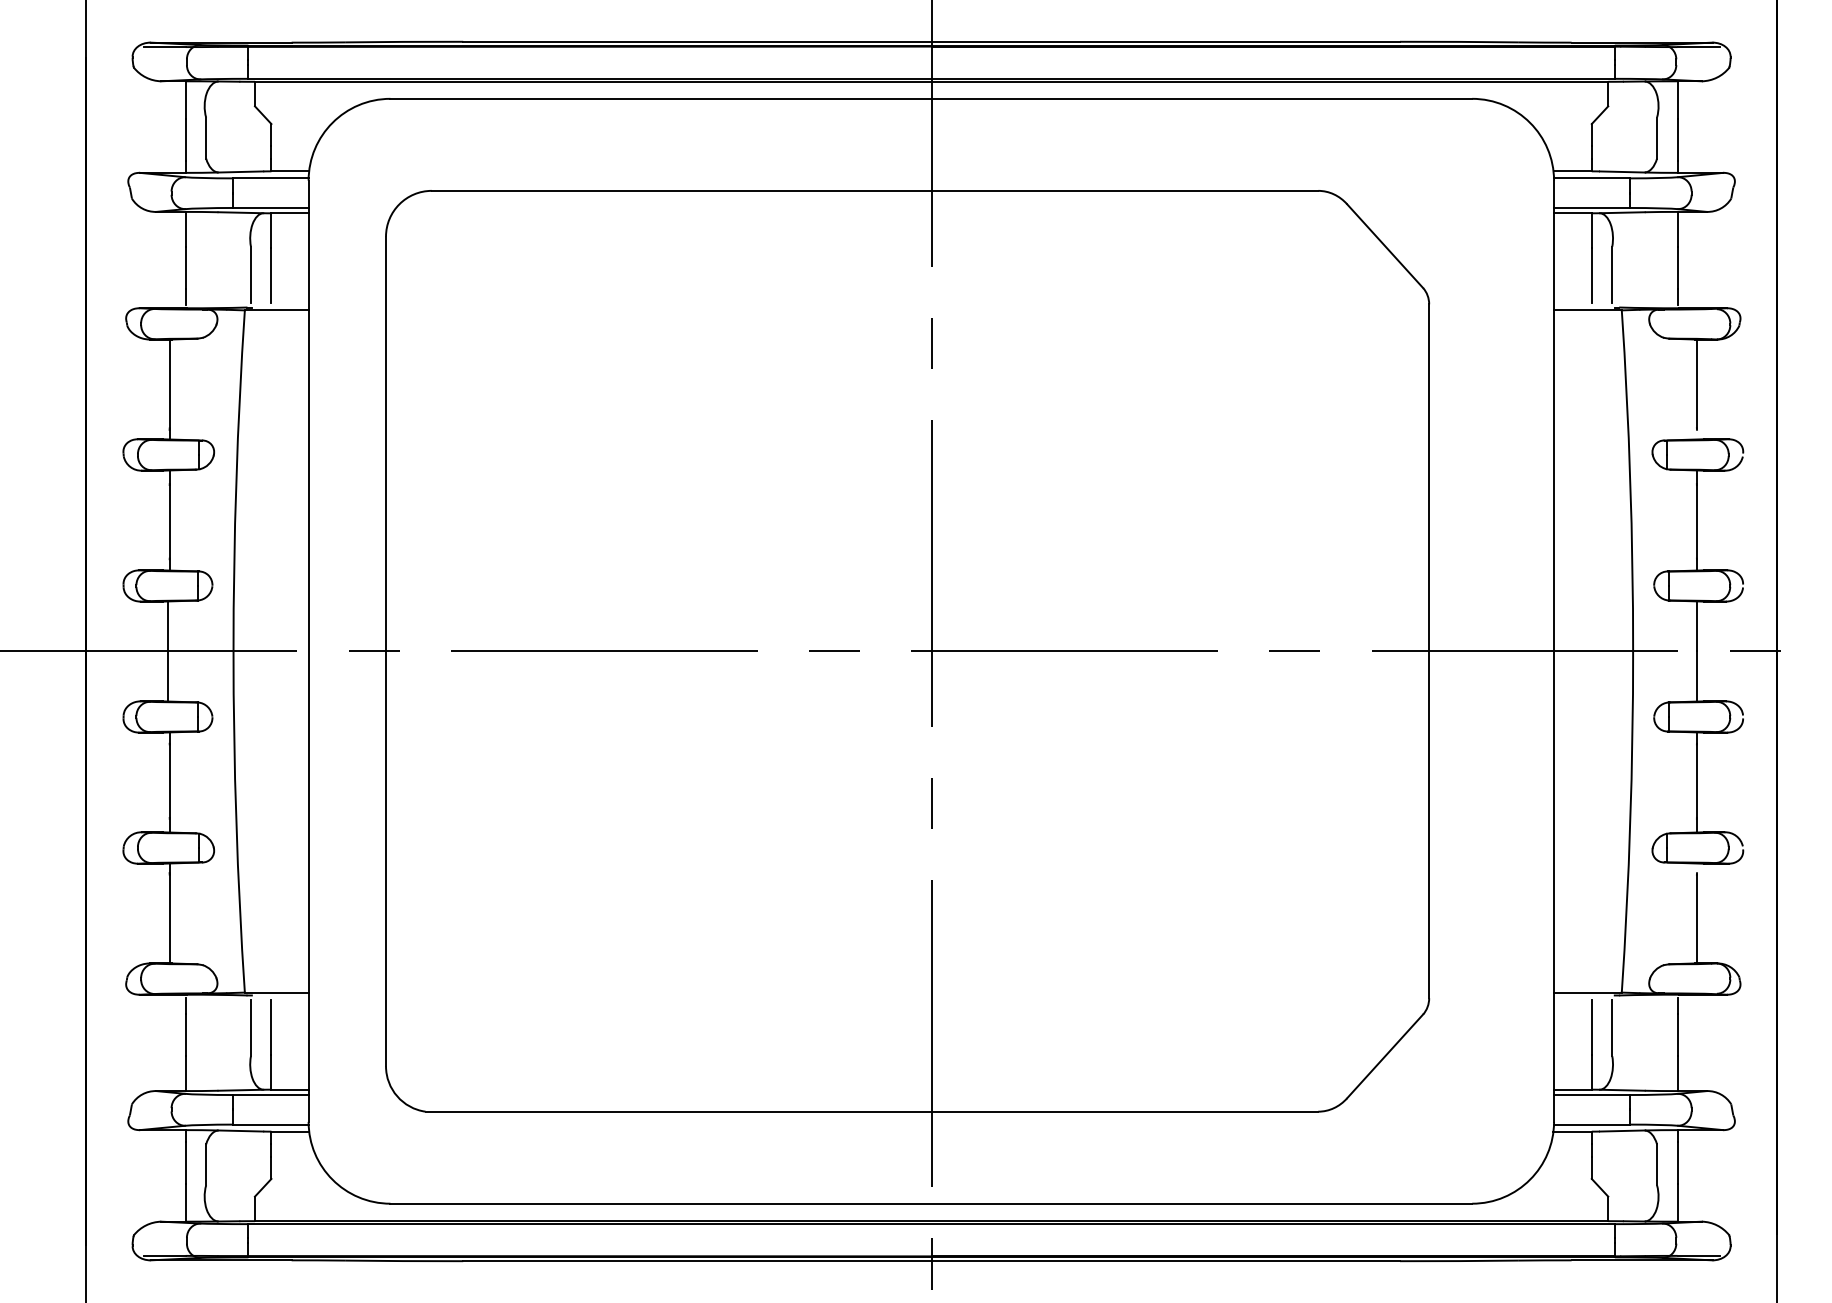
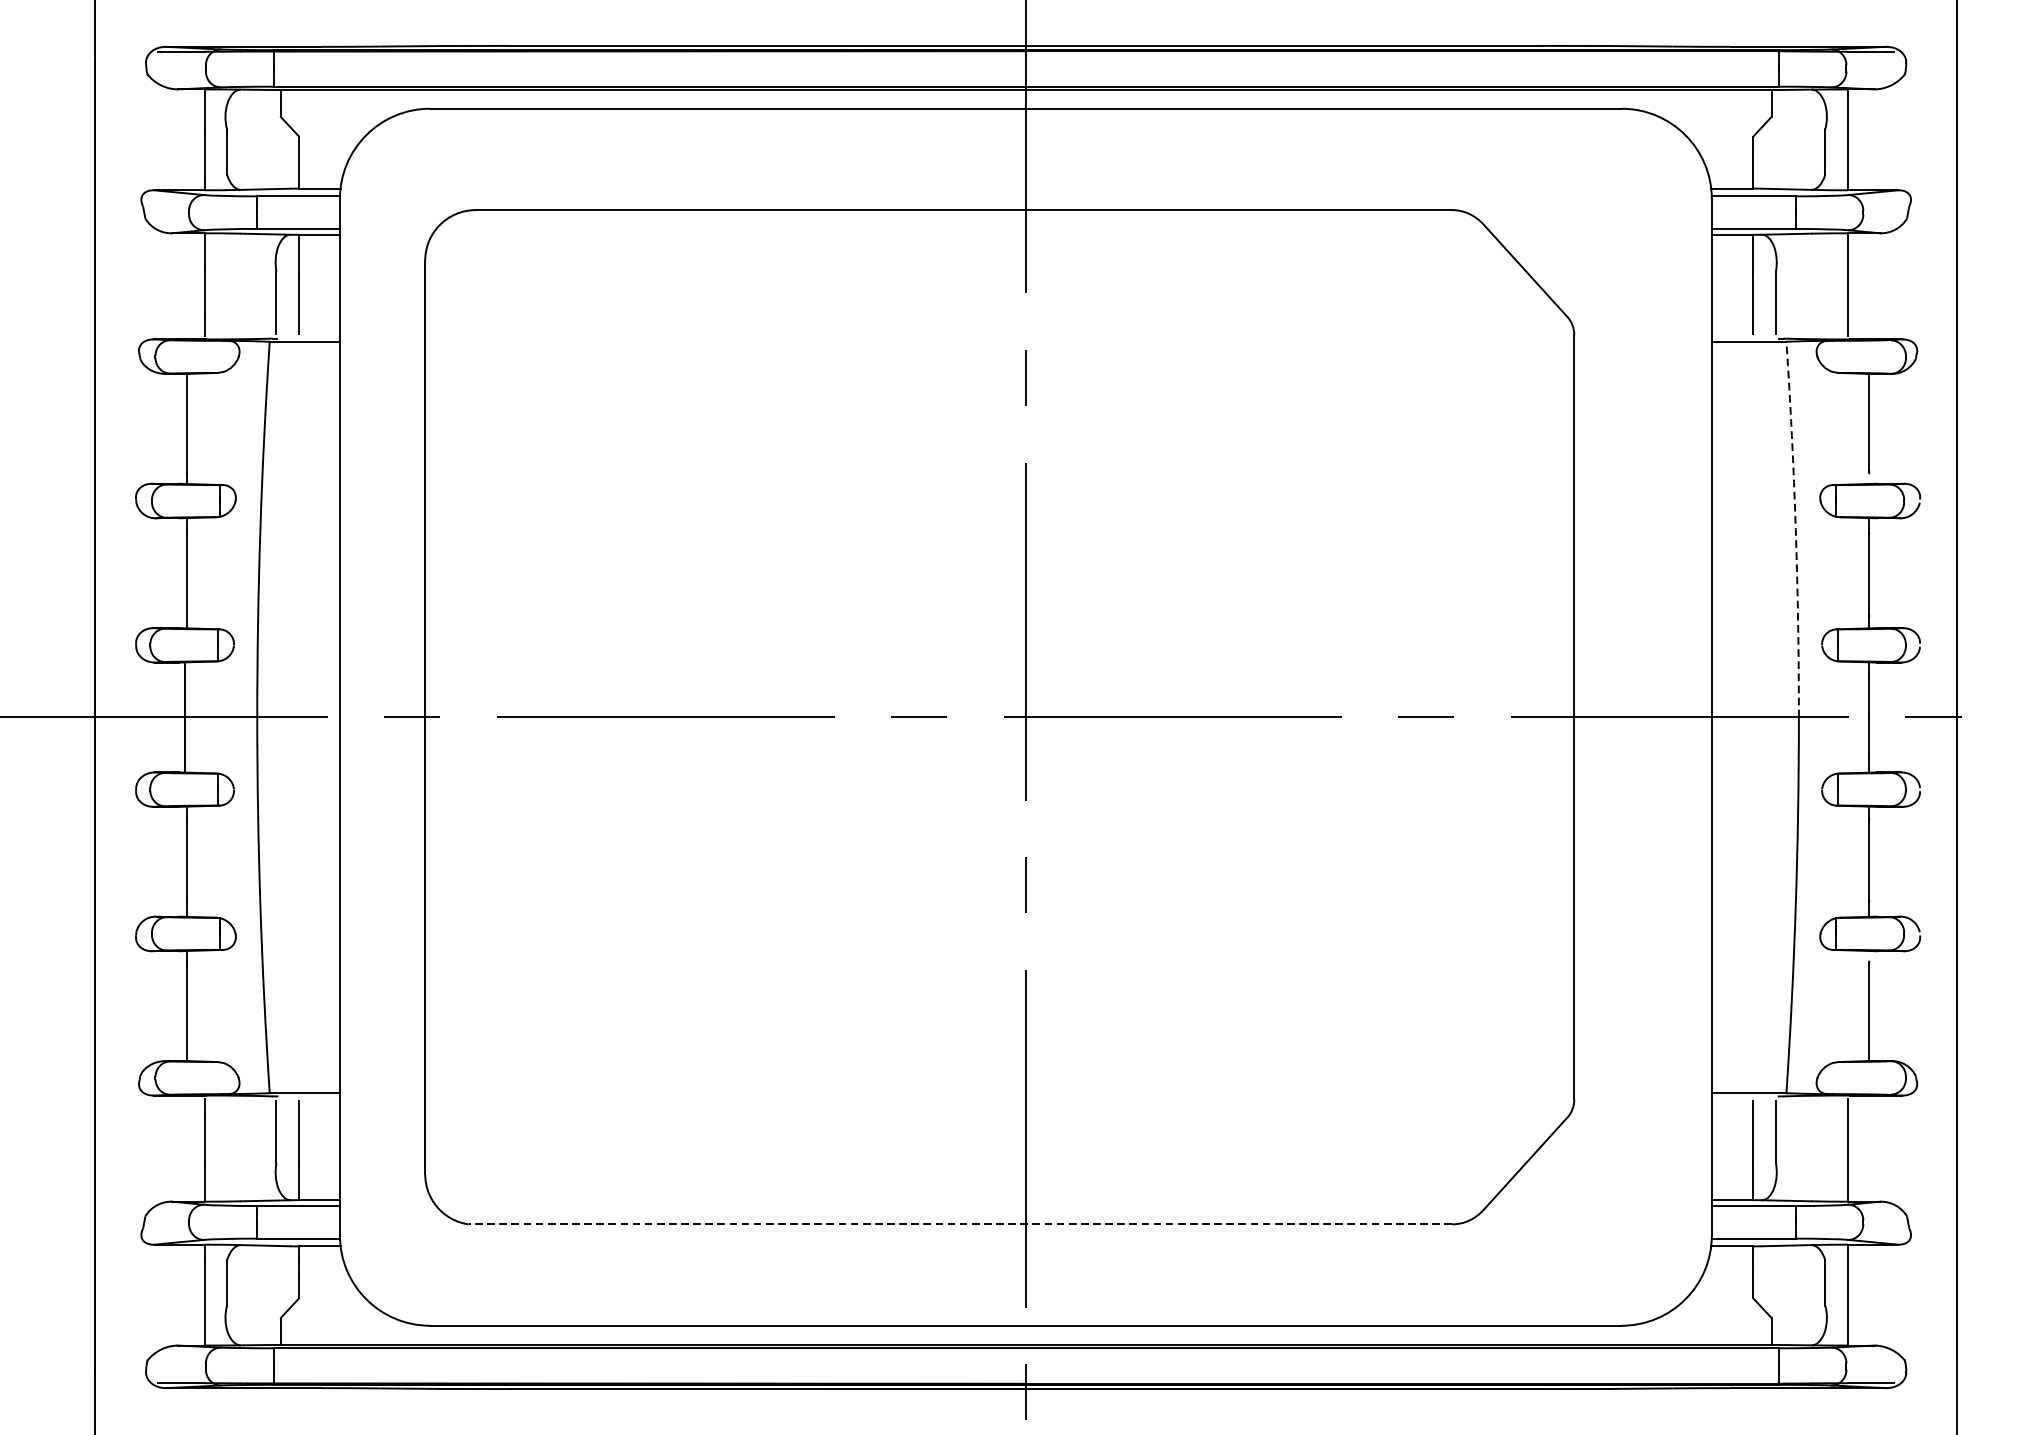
arc: (1630, 480) -> (1796, 529), solid -> dashed
line: (871, 1111) -> (959, 1224), solid -> dashed

